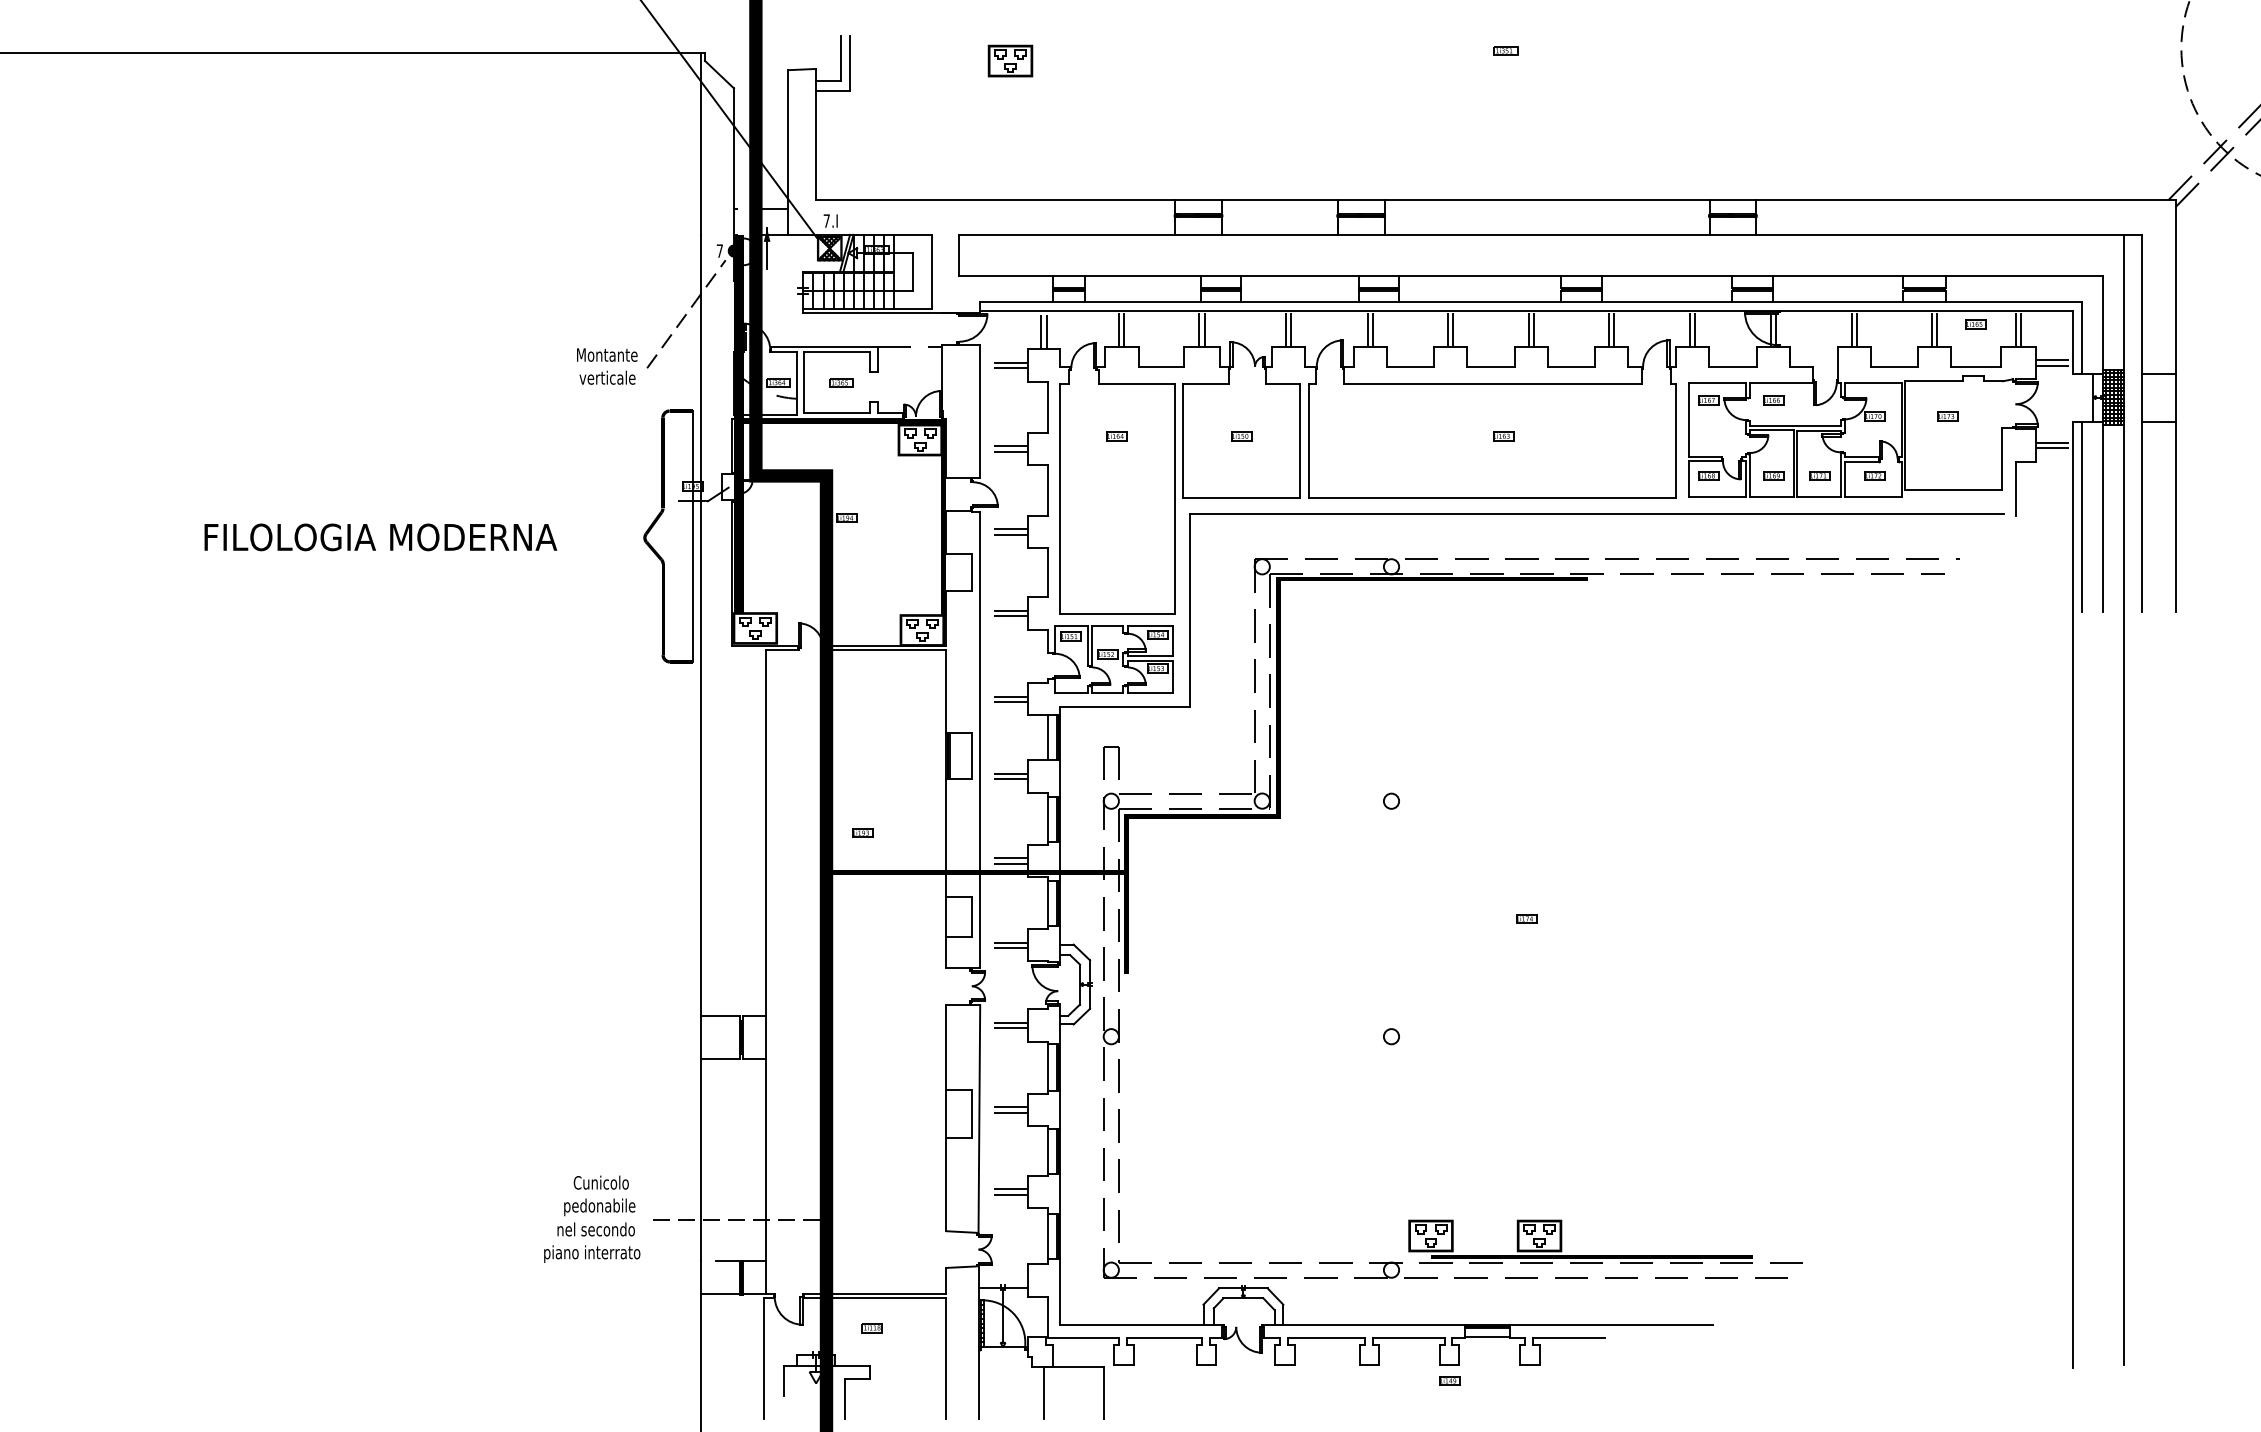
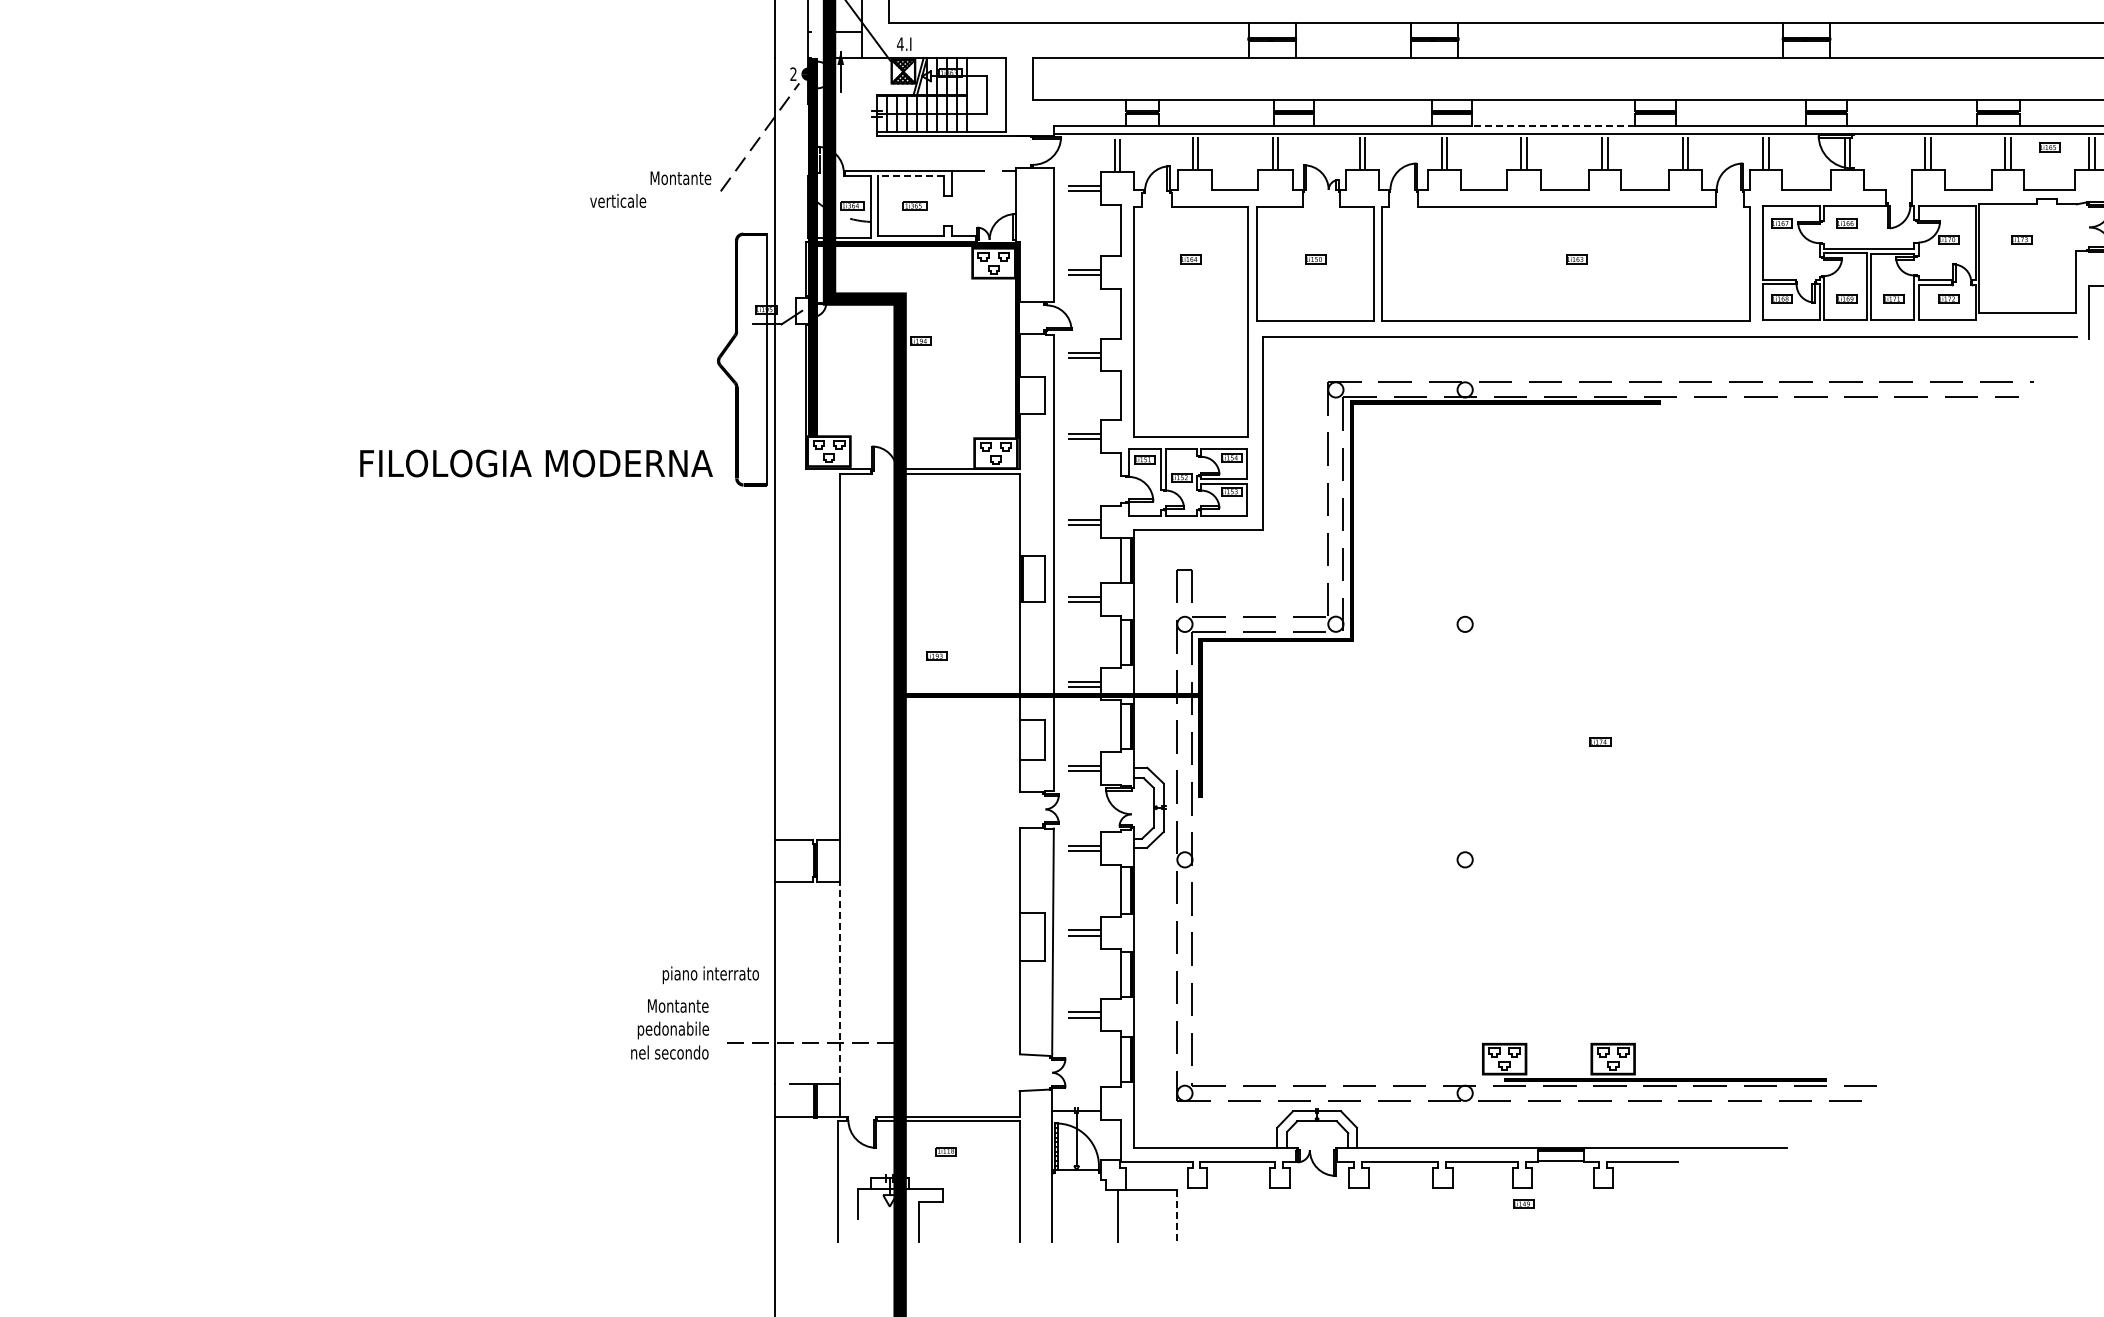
text: (826, 220) -> (900, 43), 7.I -> 4.I
text: (719, 250) -> (793, 73), 7 -> 2
line: (1479, 302) -> (1553, 125), solid -> dashed
line: (837, 352) -> (911, 175), solid -> dashed
text: (607, 377) -> (618, 200), moved
text: (380, 537) -> (536, 463), moved
line: (766, 1159) -> (840, 982), solid -> dashed
text: (603, 1182) -> (677, 1005), Cunicolo -> Montante
text: (592, 1253) -> (711, 974), moved
line: (1103, 1392) -> (1177, 1215), solid -> dashed

